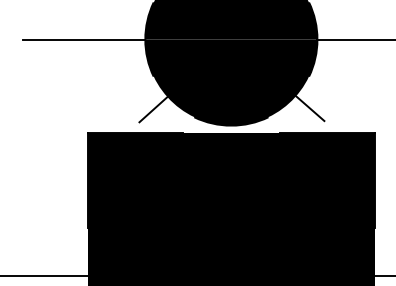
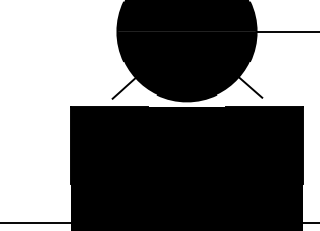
line: (83, 39) -> (67, 31), removed

